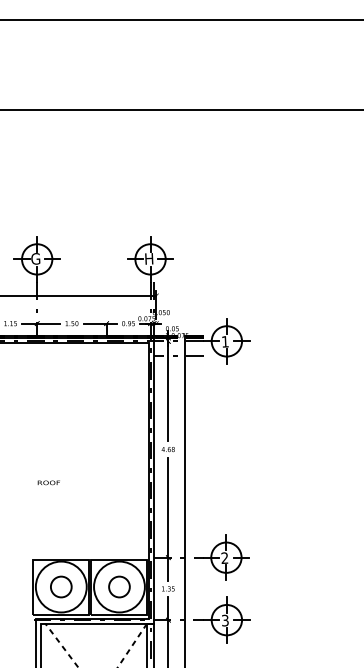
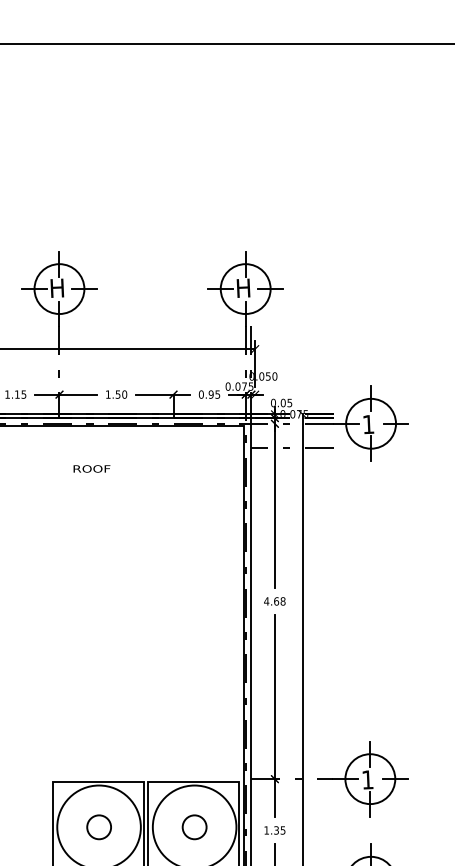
text: (35, 258) -> (56, 287), G -> H
text: (48, 482) -> (91, 468), moved
text: (224, 557) -> (367, 778), 2 -> 1
circle: (61, 586) -> (99, 826), size x0.7
circle: (119, 586) -> (194, 826), size x0.7

